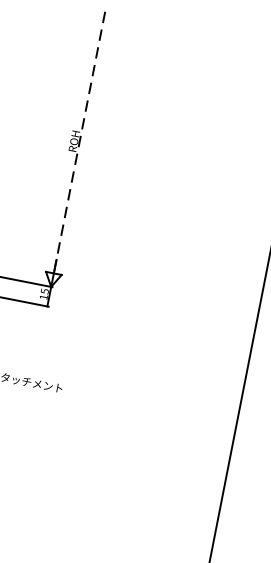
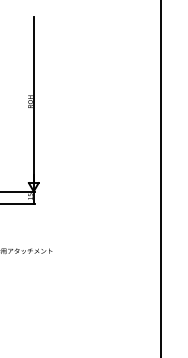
line: (80, 136) -> (33, 98), dashed -> solid

